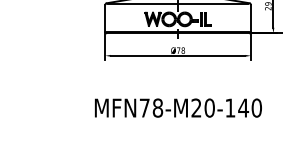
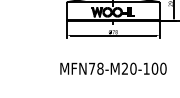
text: (242, 107) -> (154, 68), MFN78-M20-140 -> MFN78-M20-100

